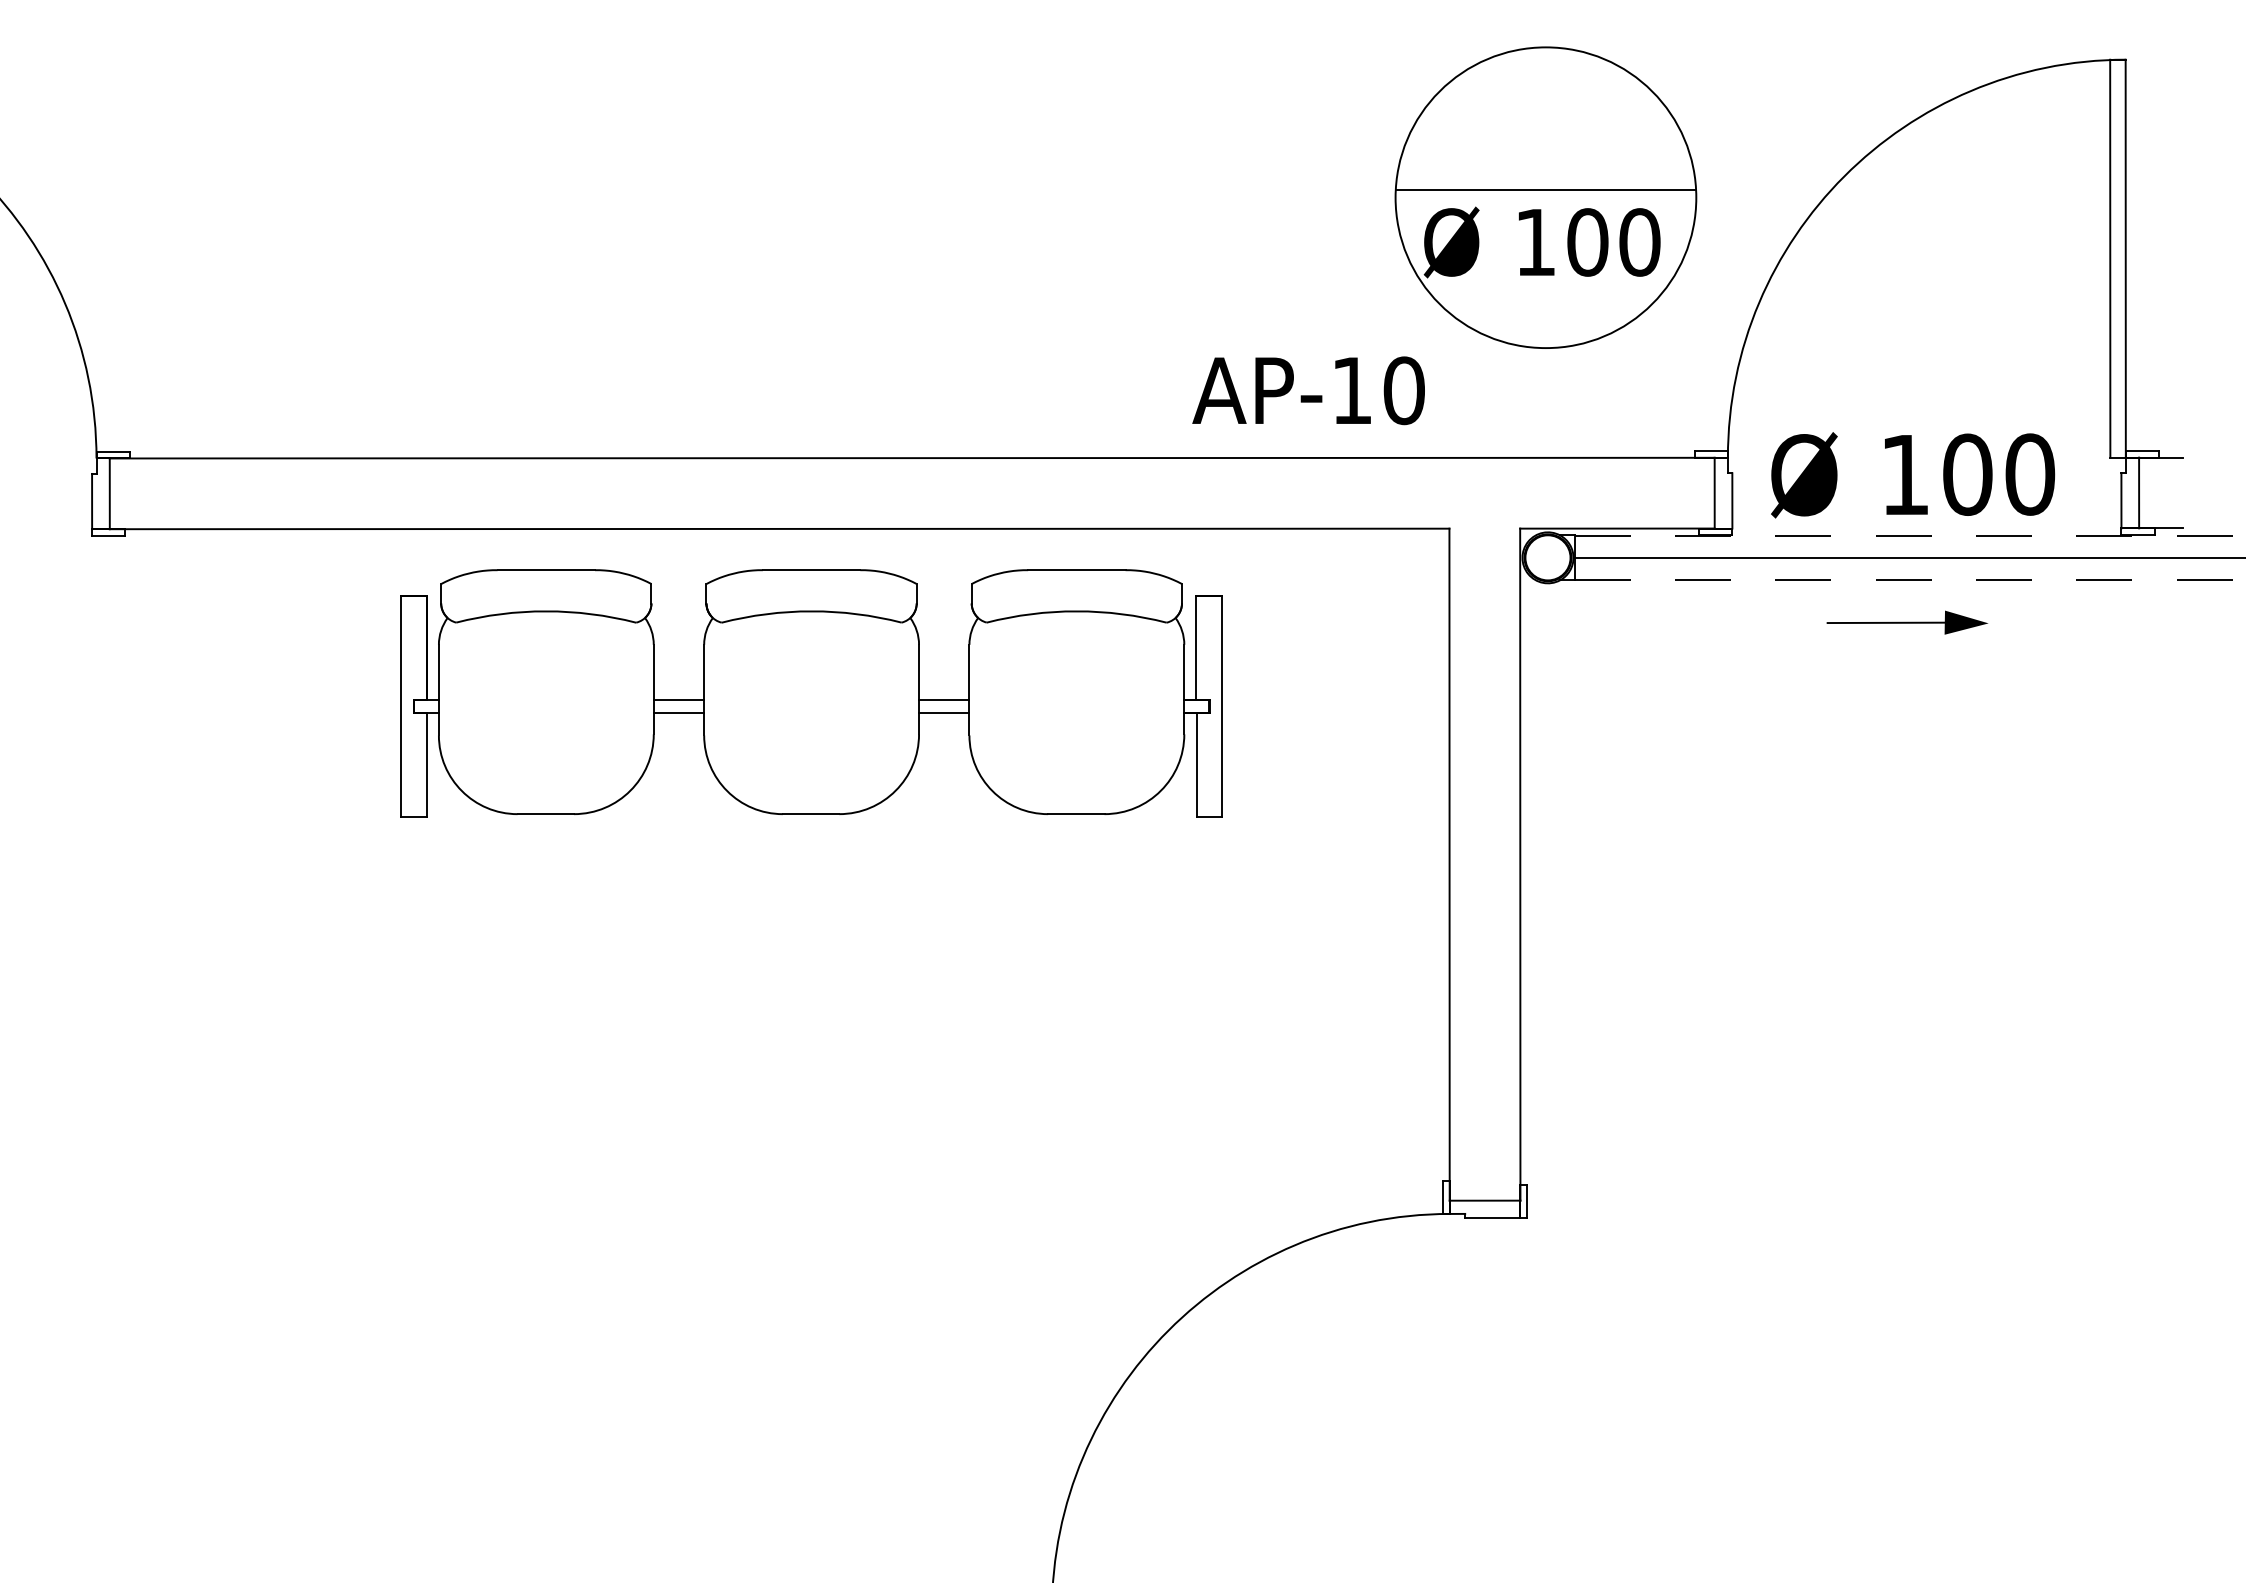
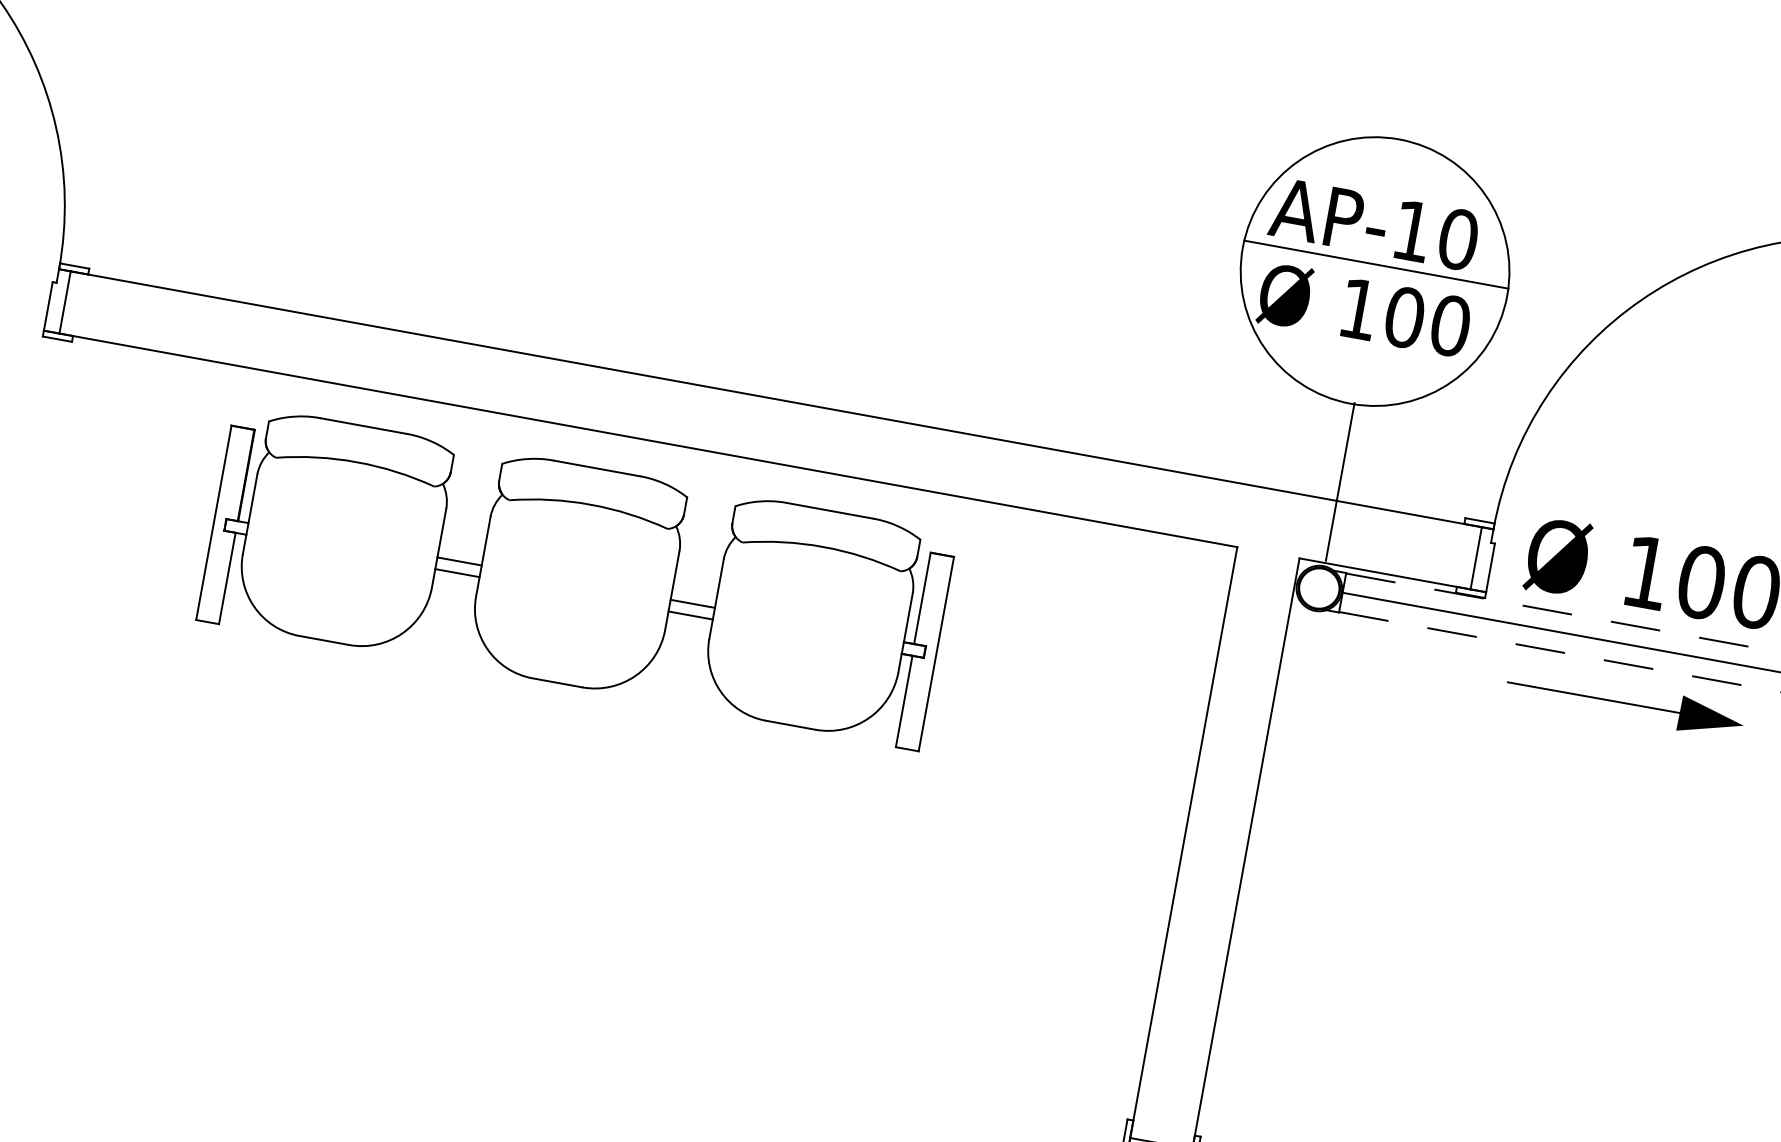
text: (1308, 390) -> (1374, 223), moved
line: (1549, 435) -> (1340, 481), added
part: (1907, 622) -> (1625, 702), size x1.67
part: (811, 693) -> (577, 576), moved

